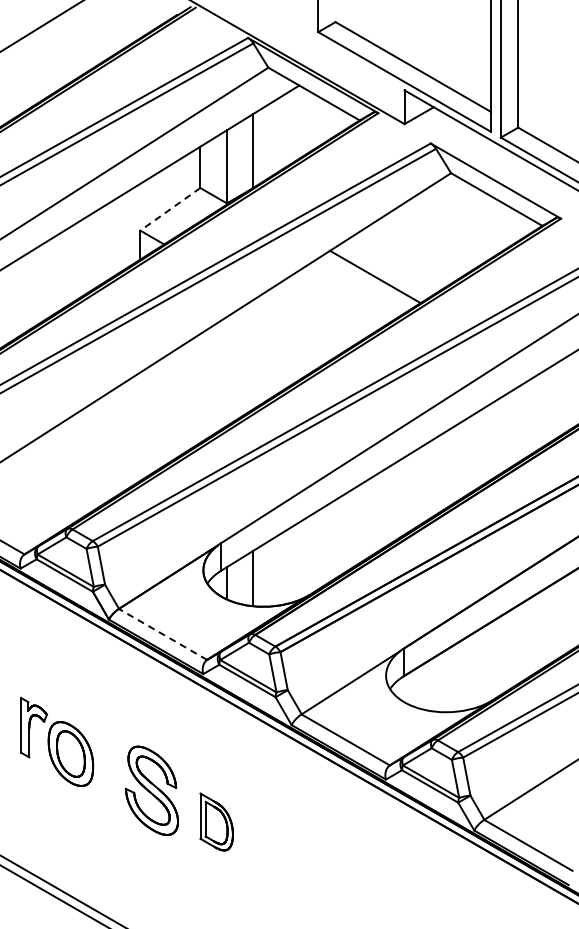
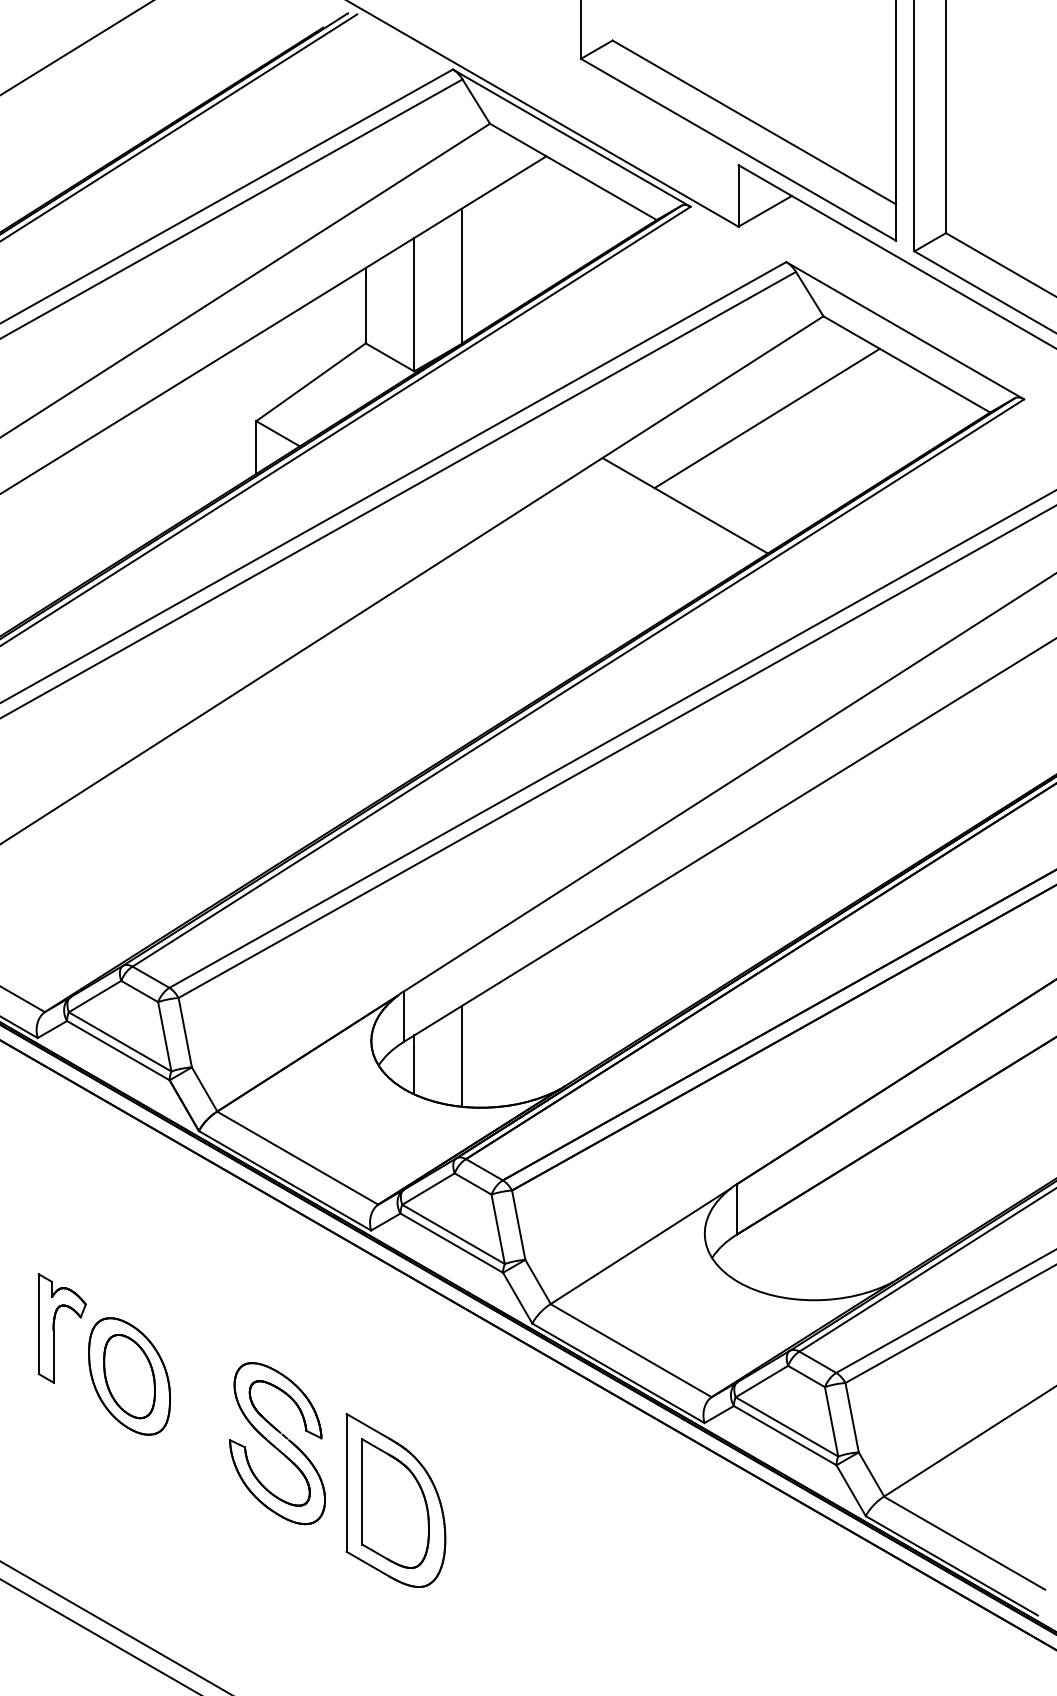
line: (170, 209) -> (311, 382), dashed -> solid
line: (420, 229) -> (767, 419), added
line: (163, 634) -> (298, 1158), dashed -> solid
part: (216, 821) -> (395, 1499), size x1.67

